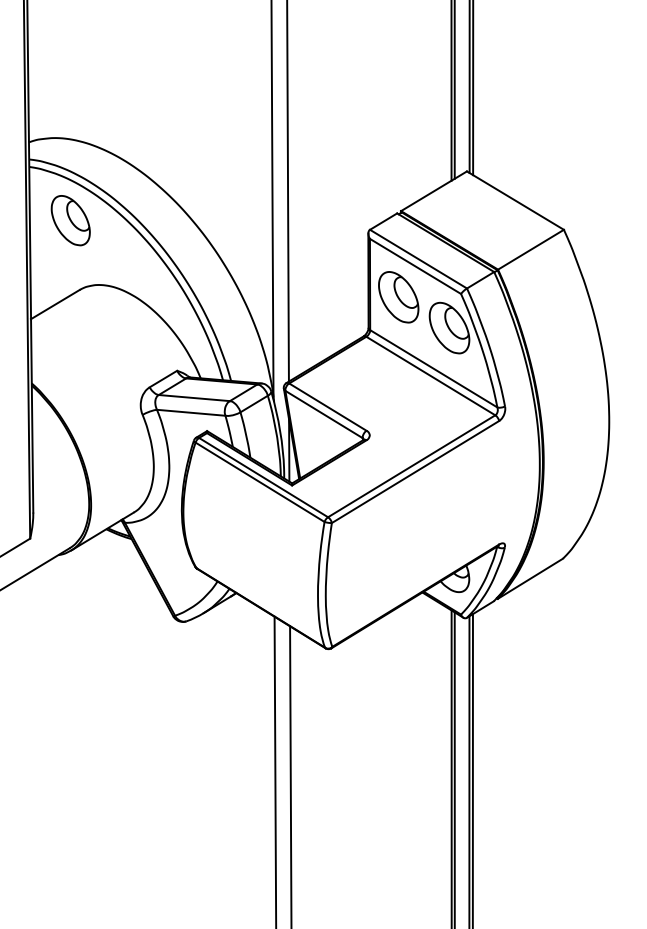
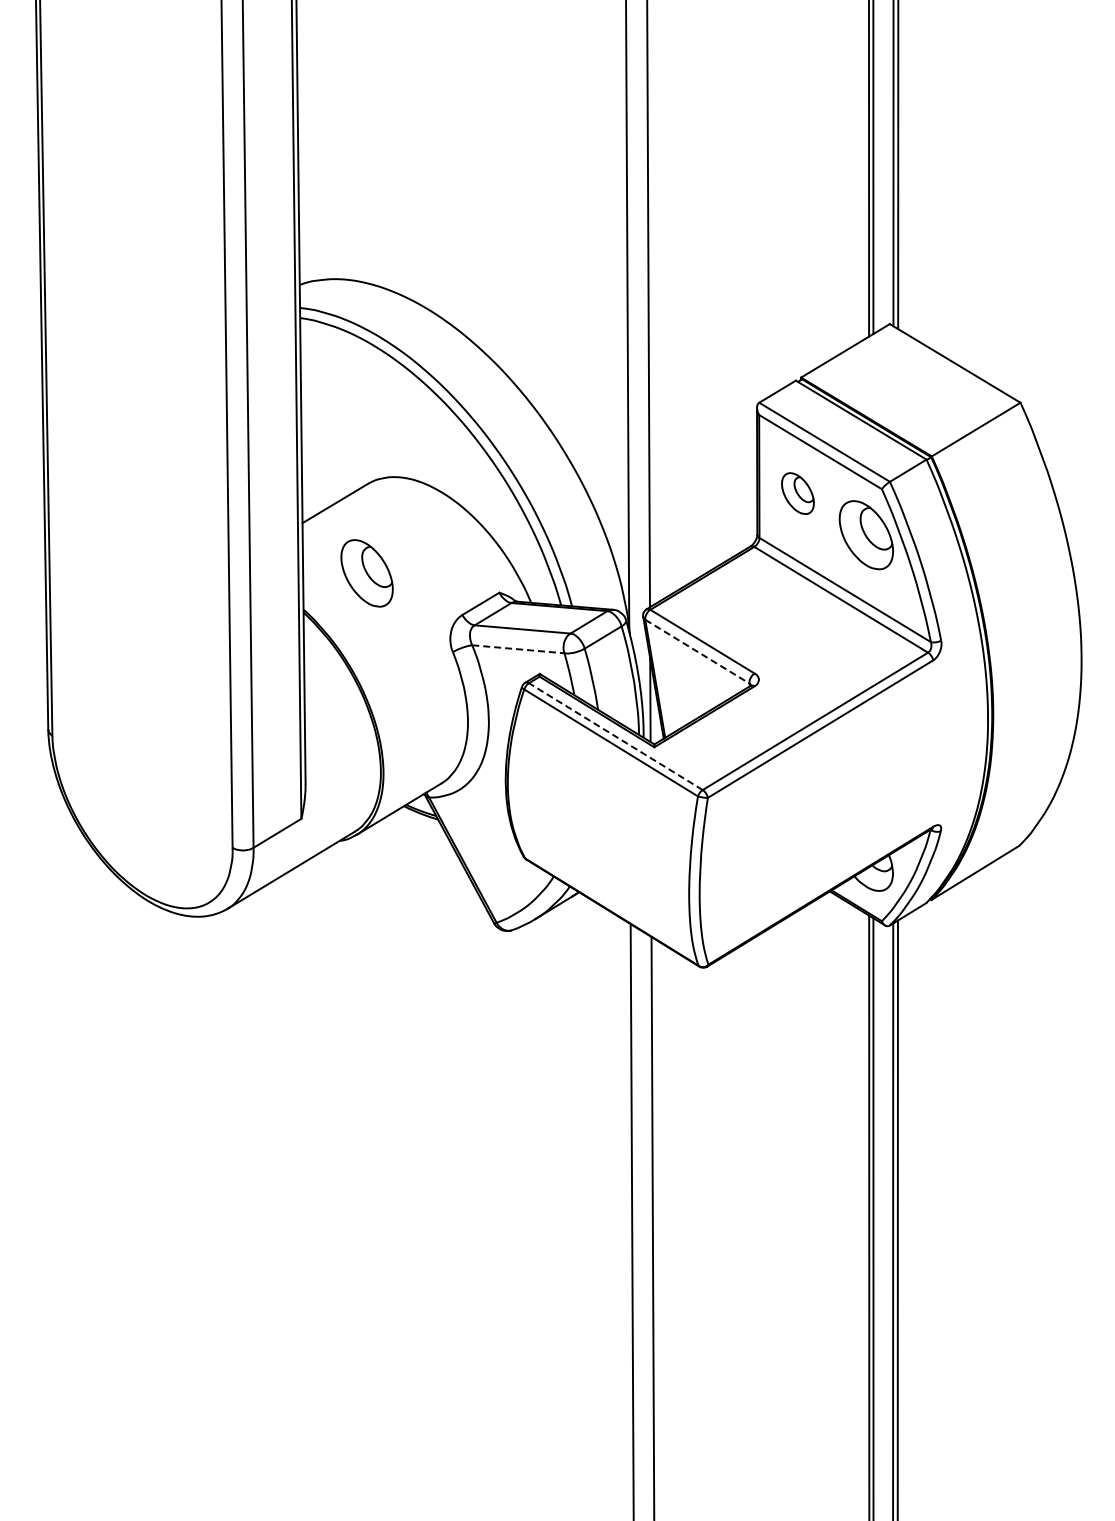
part: (70, 220) -> (366, 573), moved
part: (398, 297) -> (797, 493), size x0.6
line: (191, 412) -> (518, 649), solid -> dashed
line: (324, 414) -> (697, 651), solid -> dashed
line: (263, 477) -> (615, 736), solid -> dashed

